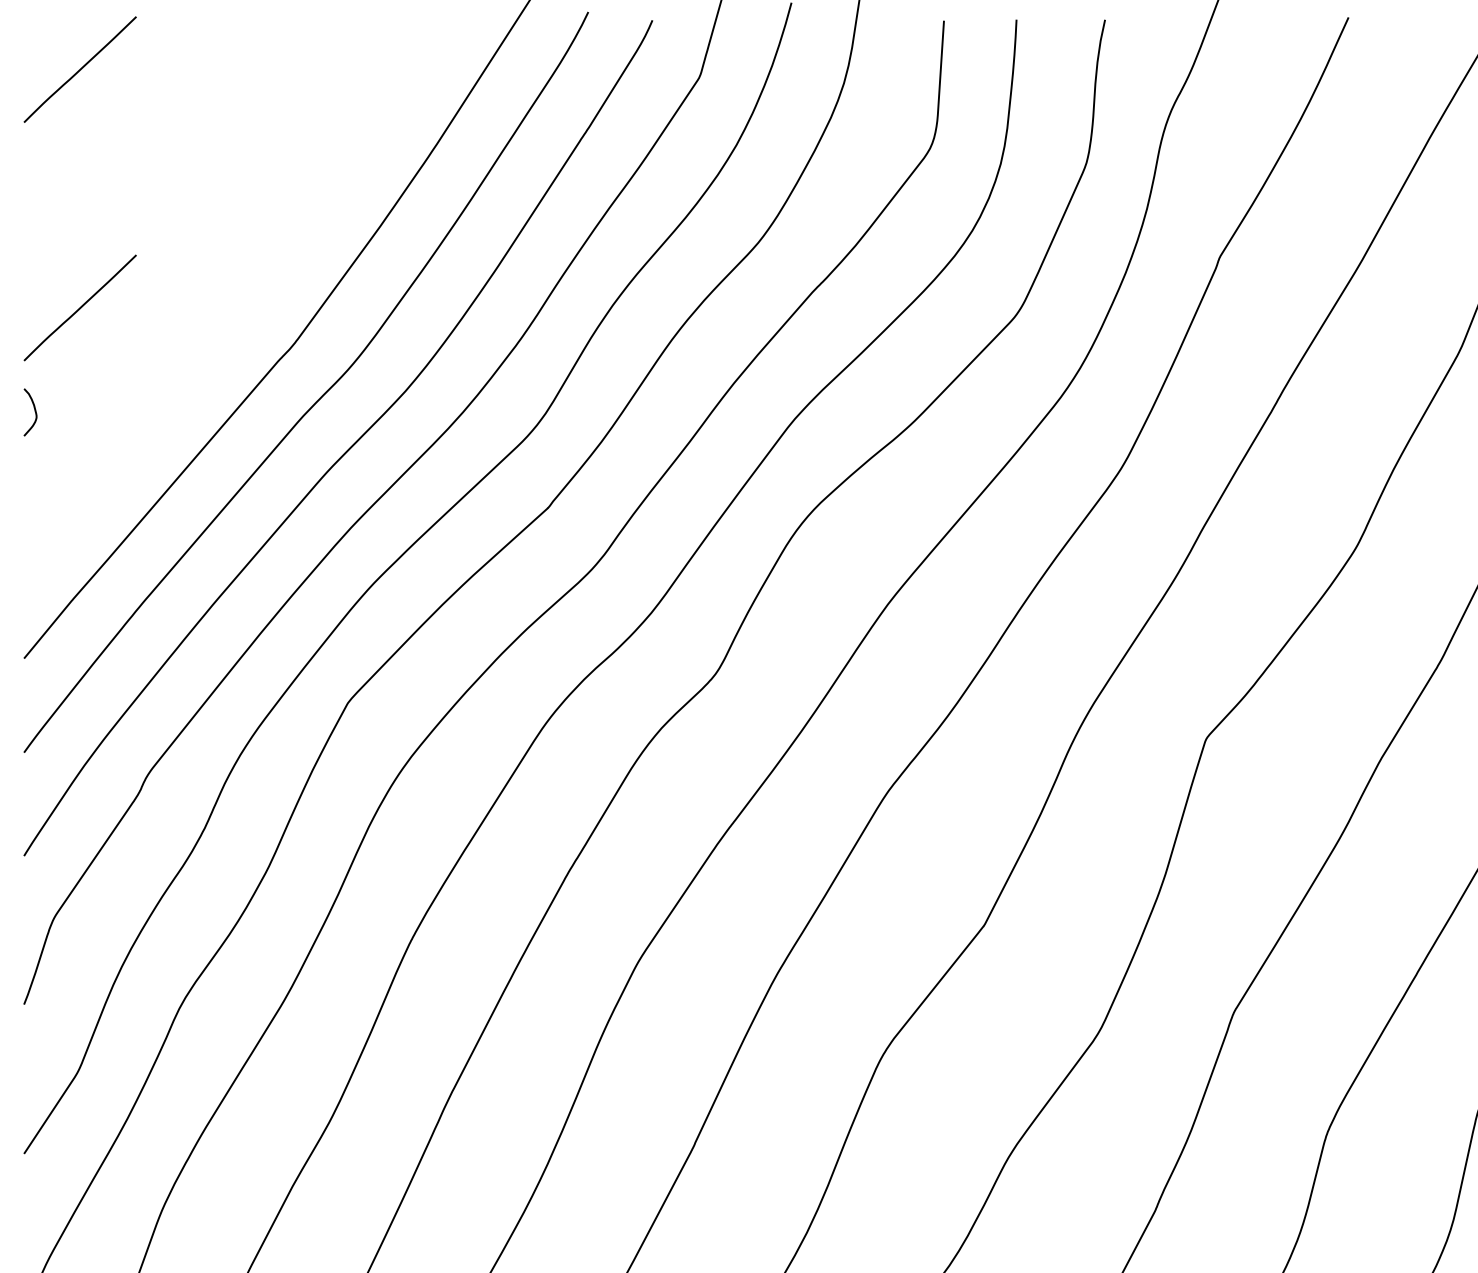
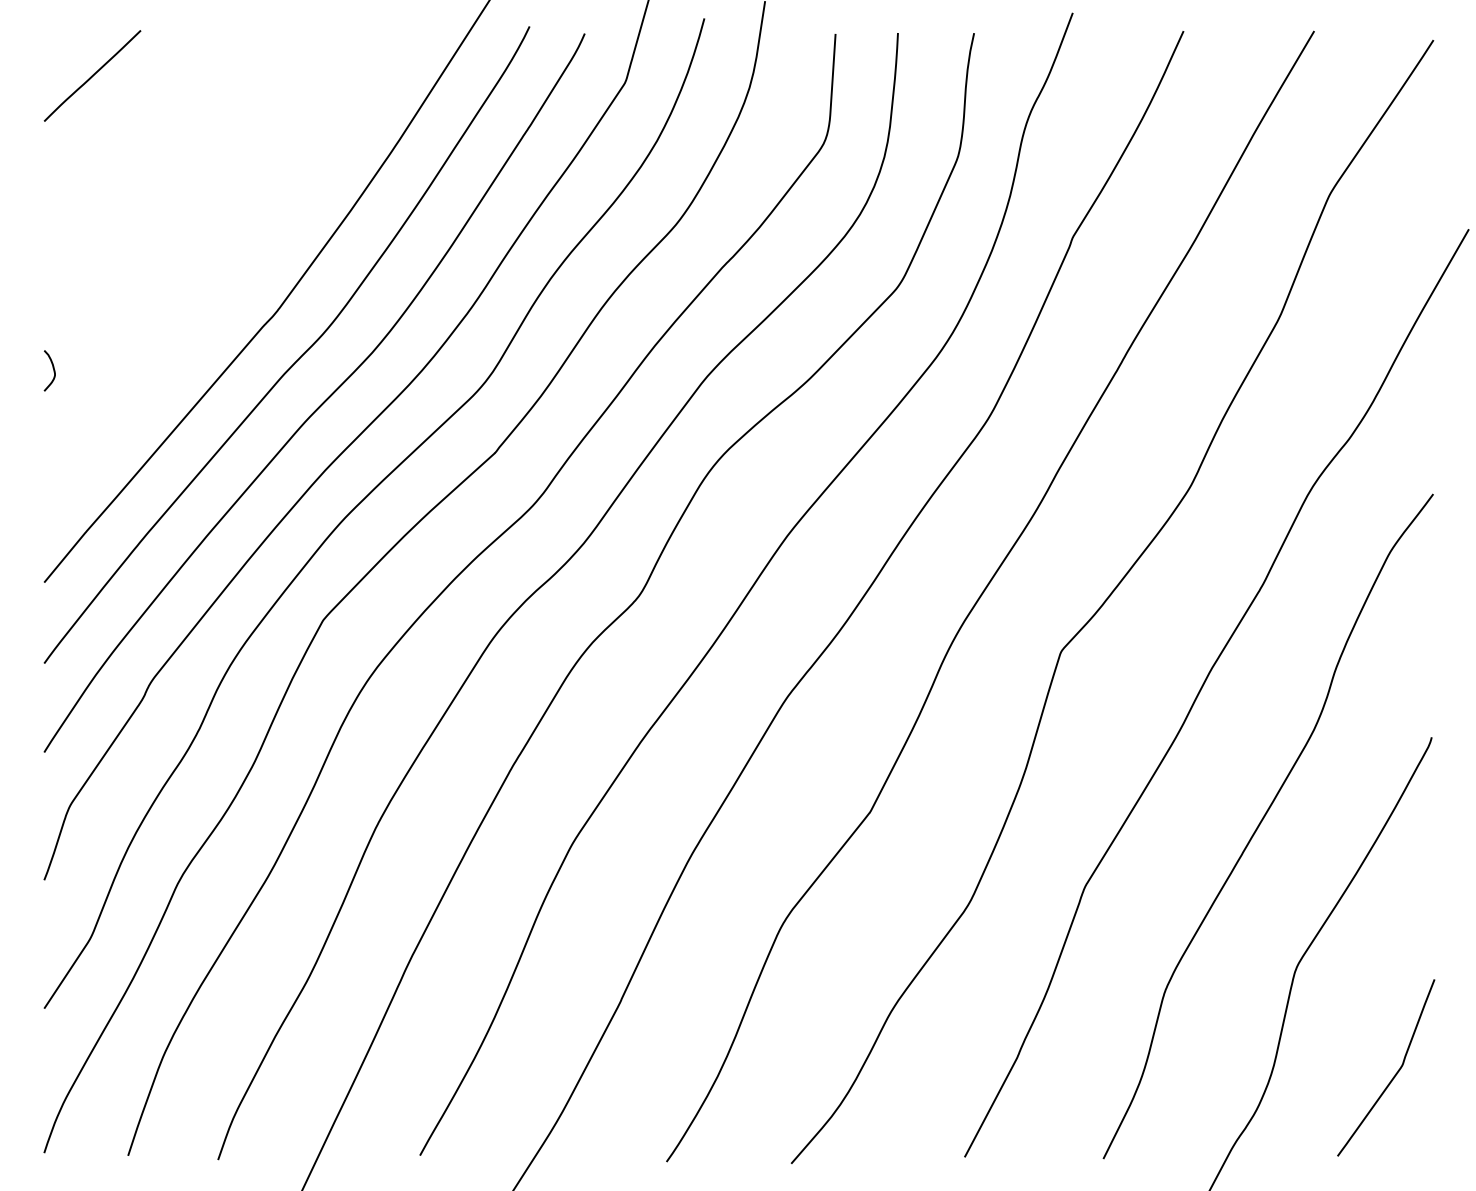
line: (80, 307) -> (92, 280), removed

